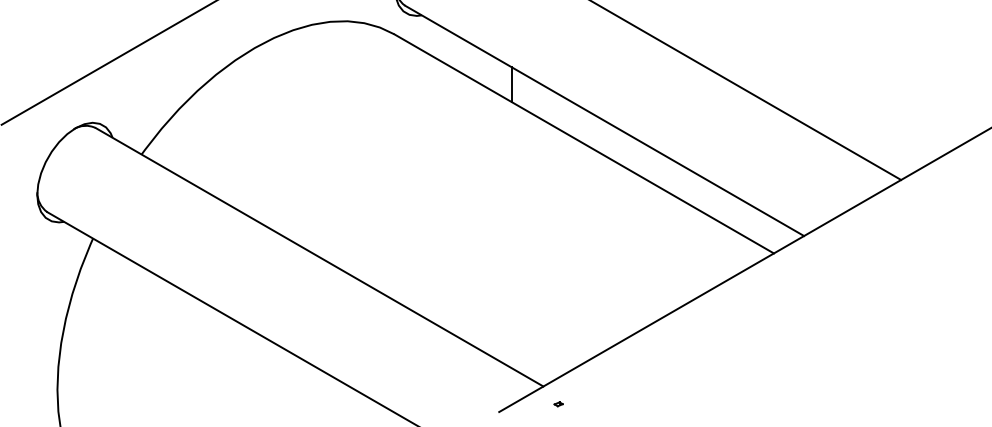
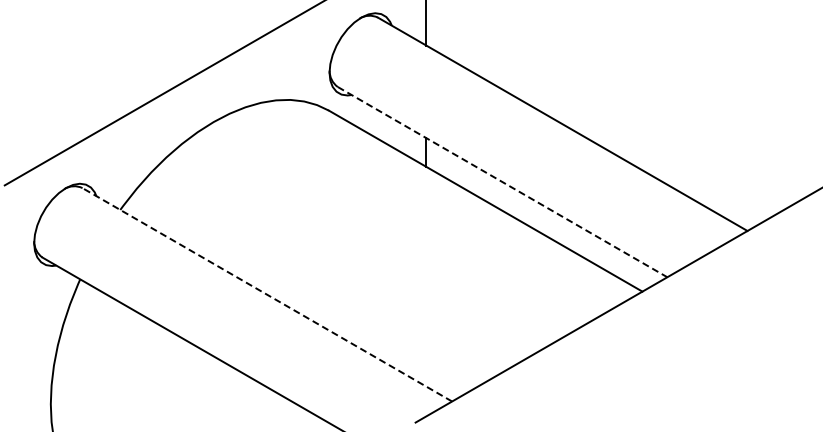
line: (605, 121) -> (503, 182), solid -> dashed
line: (318, 256) -> (266, 294), solid -> dashed
part: (558, 403) -> (464, 415), removed

